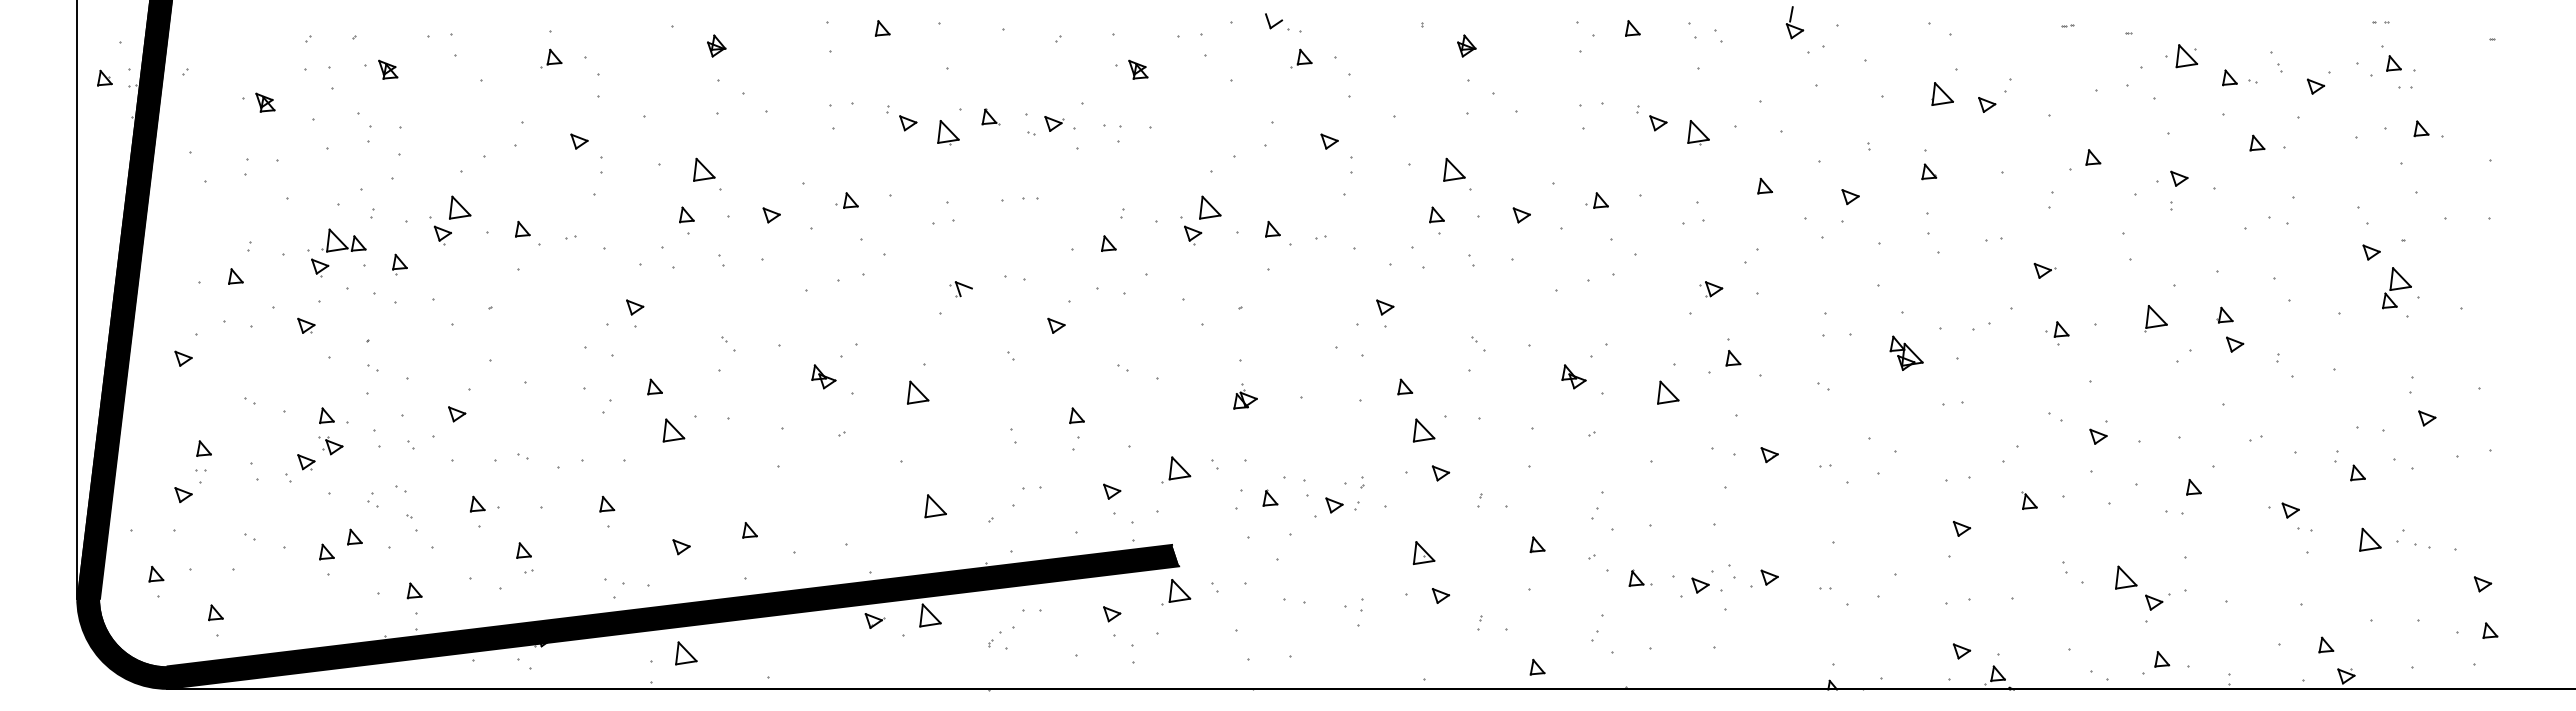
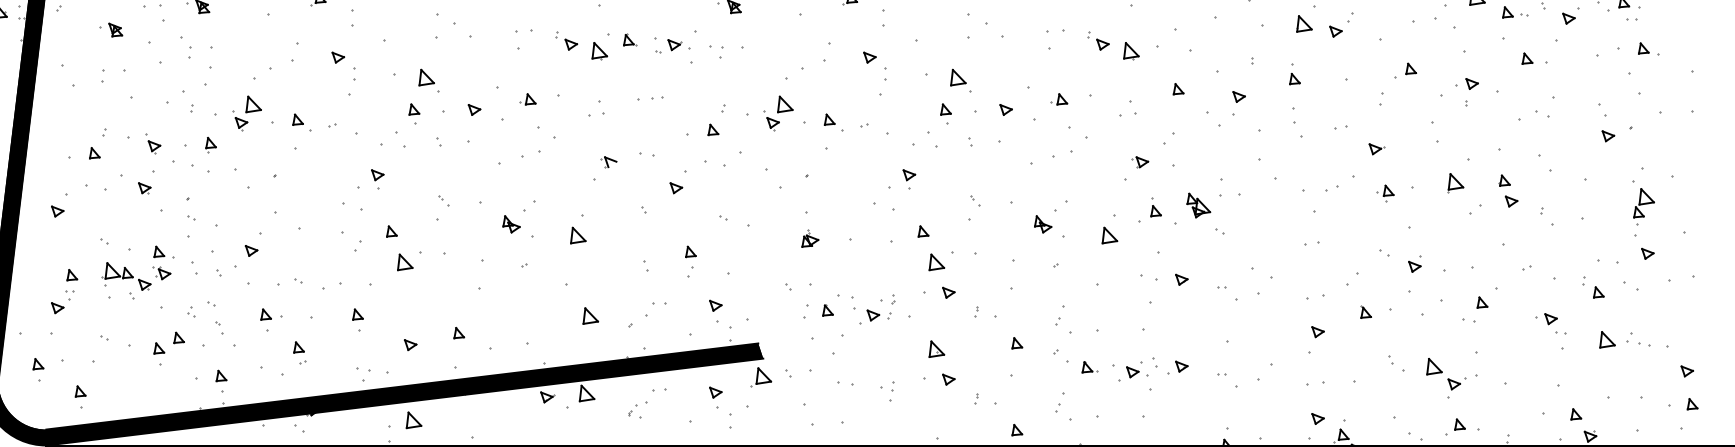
part: (343, 240) -> (117, 270), moved
part: (2396, 288) -> (1643, 203), moved
part: (1906, 352) -> (1198, 204), moved
part: (1176, 469) -> (761, 290), removed

